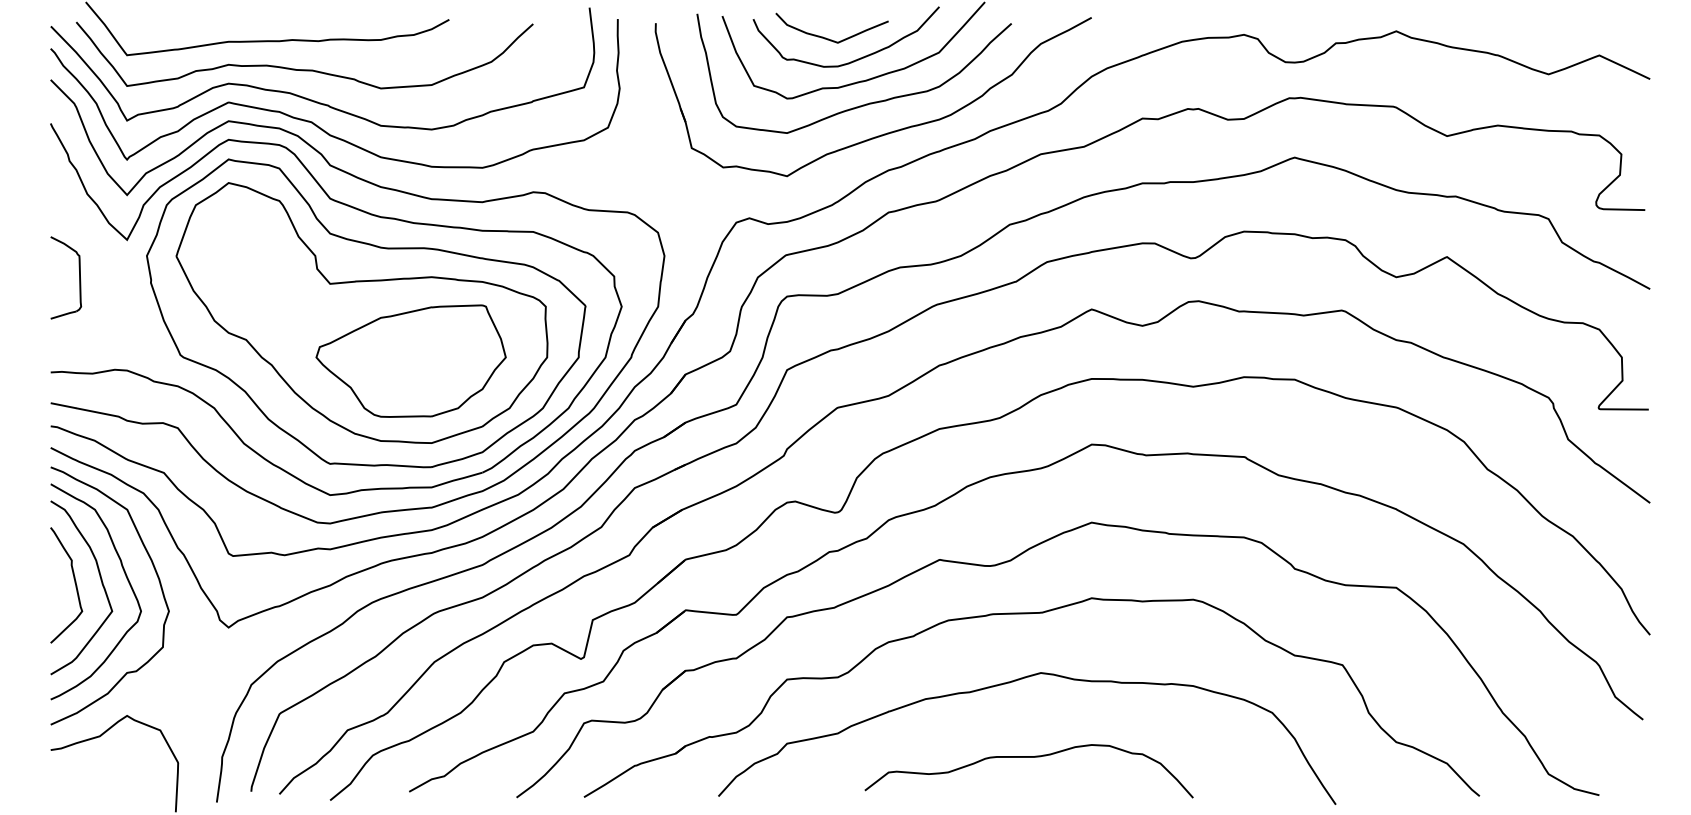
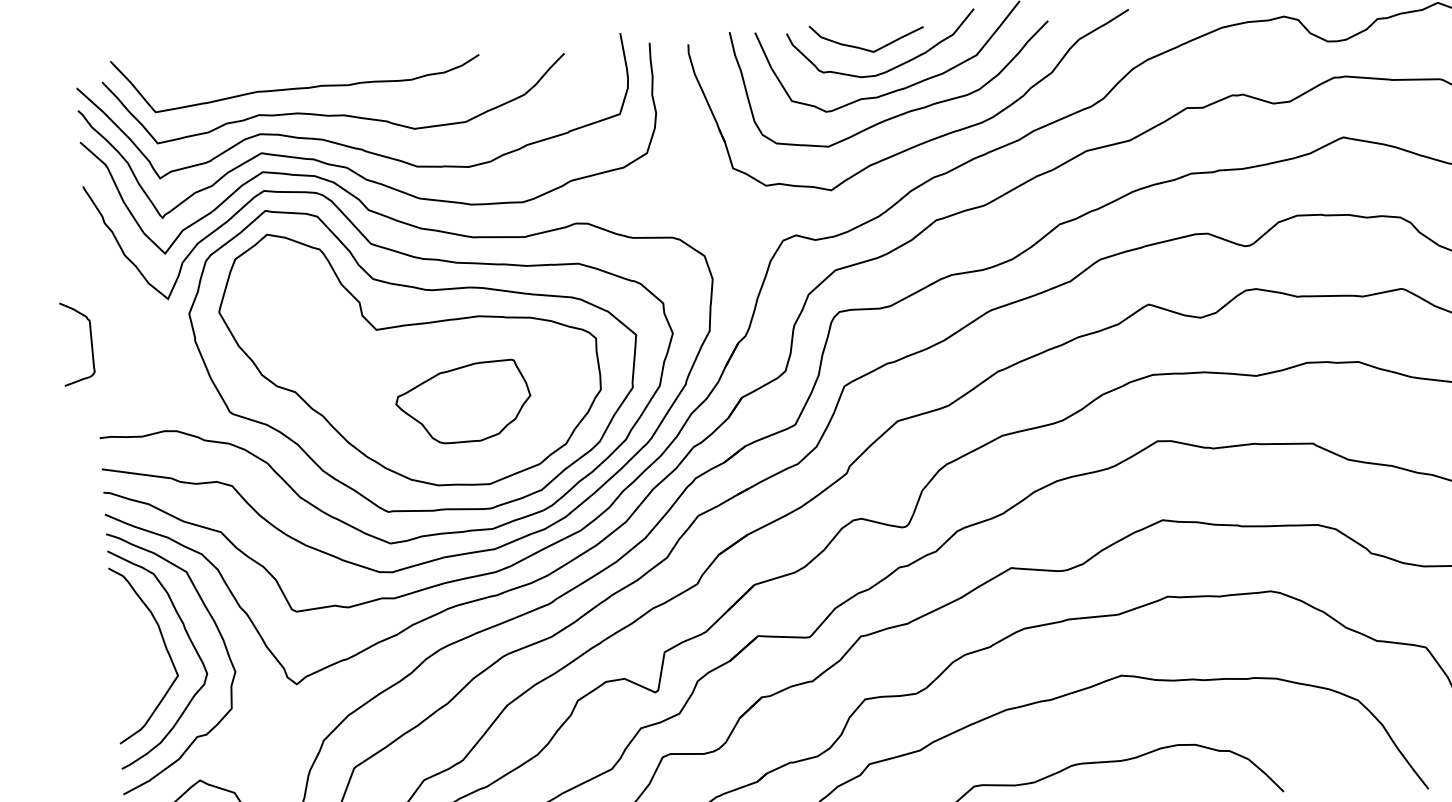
part: (79, 277) -> (91, 342), moved
part: (410, 360) -> (462, 401), size x0.7
curve: (74, 583) -> (138, 650), removed

